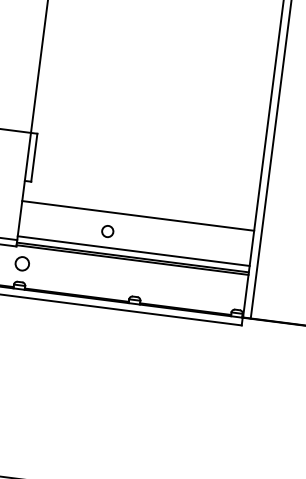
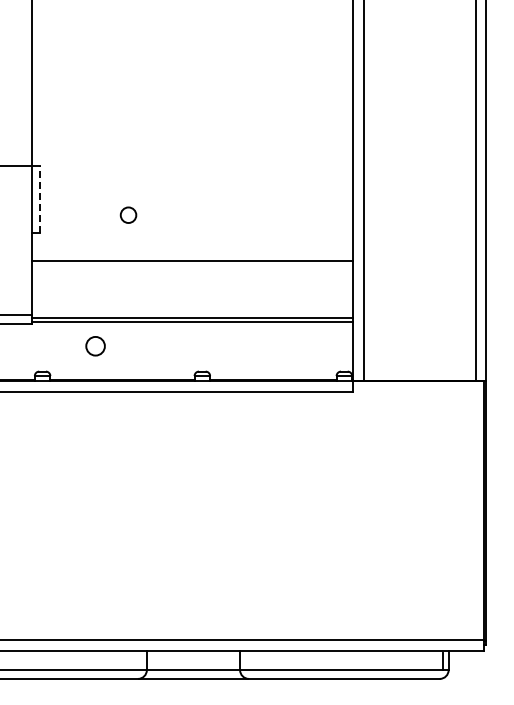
line: (34, 157) -> (40, 198), solid -> dashed
circle: (107, 230) -> (128, 214), moved
line: (133, 251) -> (192, 309), removed
circle: (22, 263) -> (95, 346), moved

